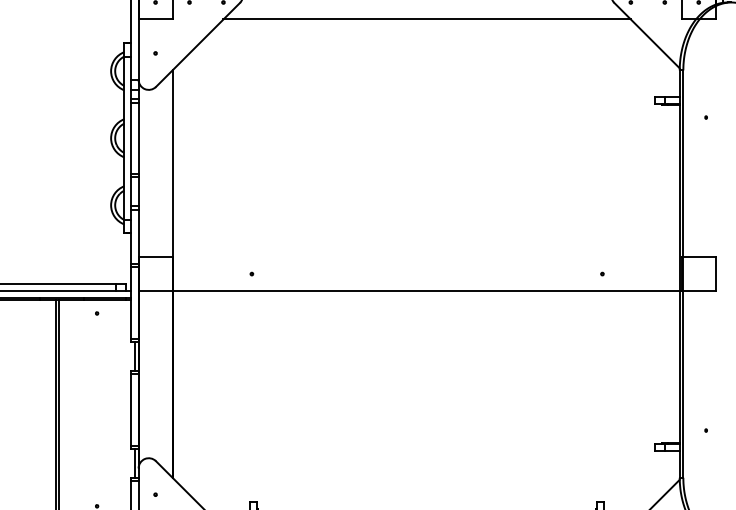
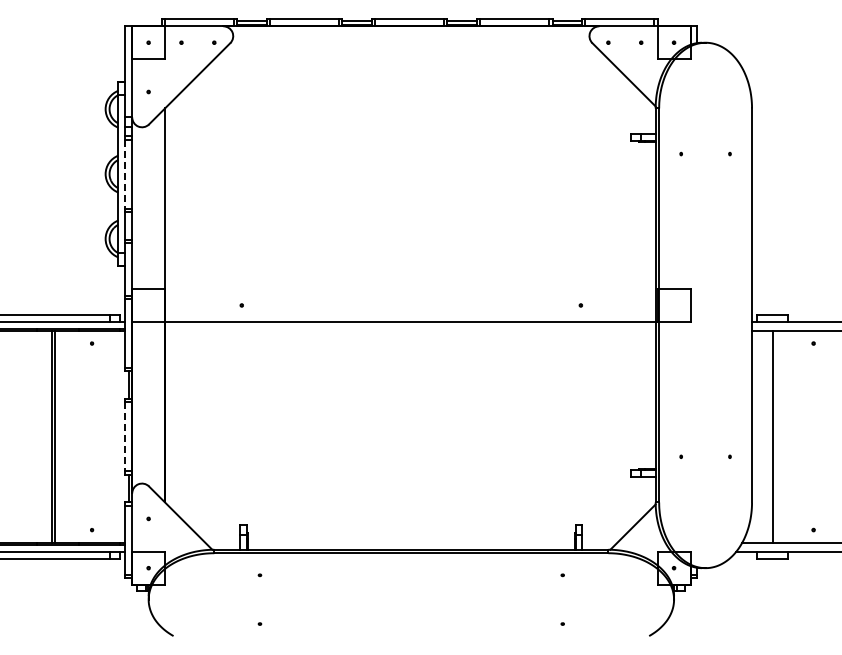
line: (427, 19) -> (411, 59), removed
line: (131, 138) -> (125, 174), solid -> dashed
line: (131, 410) -> (125, 437), solid -> dashed

